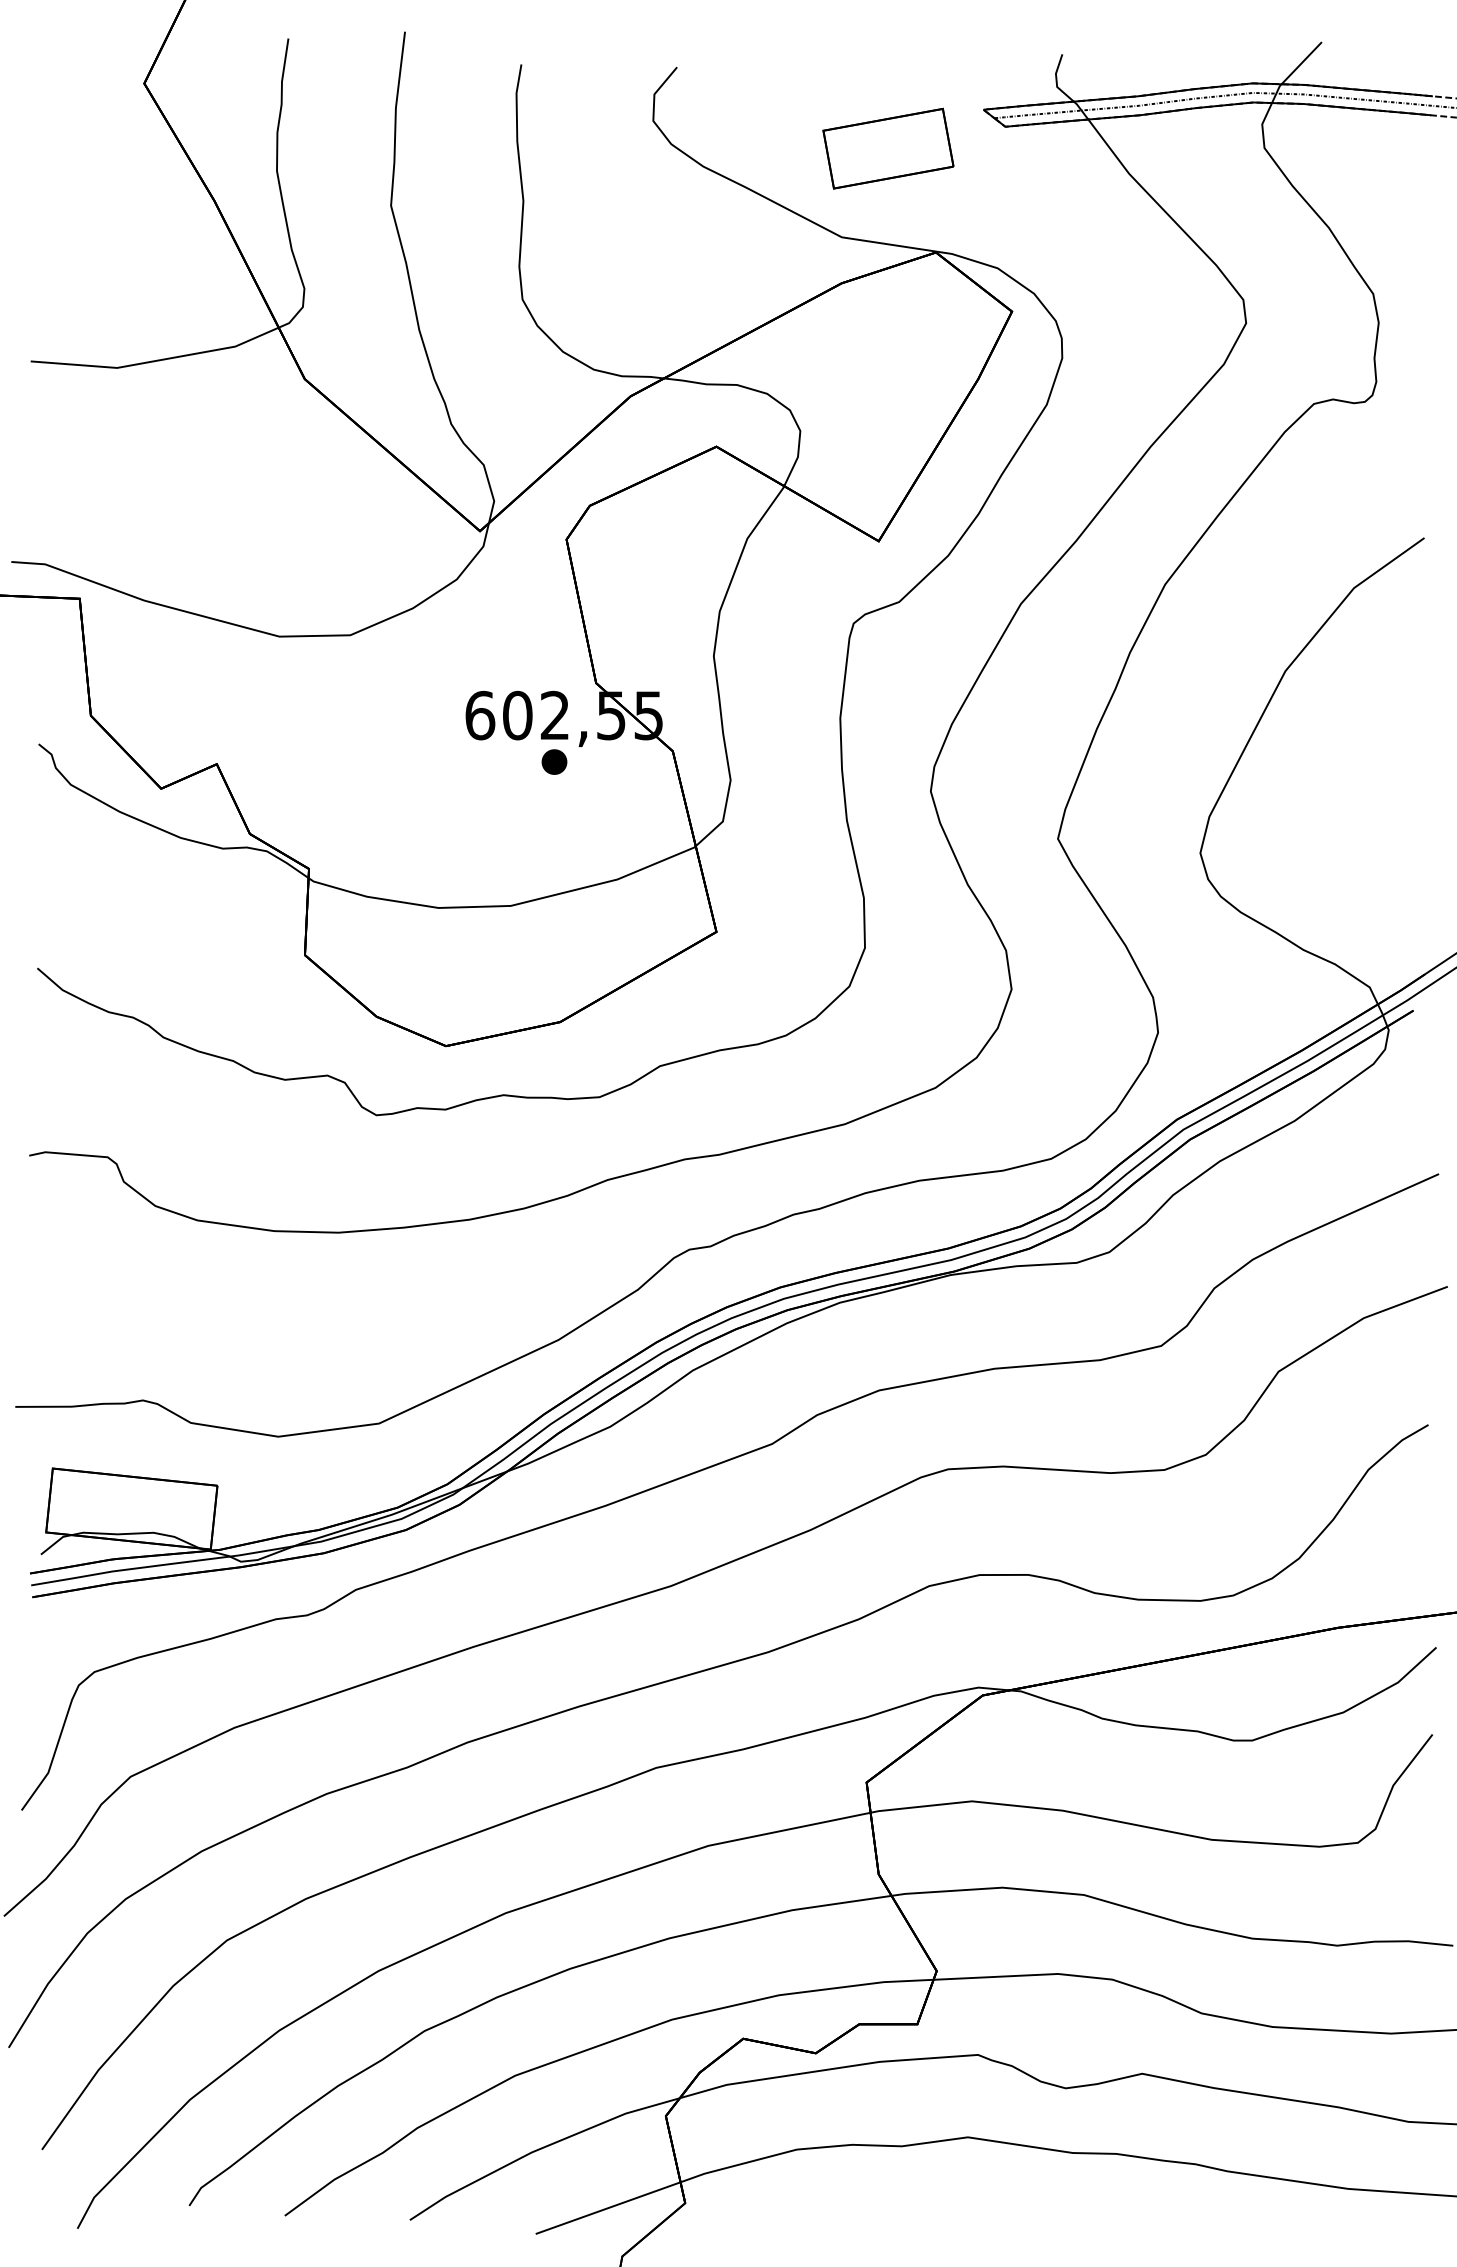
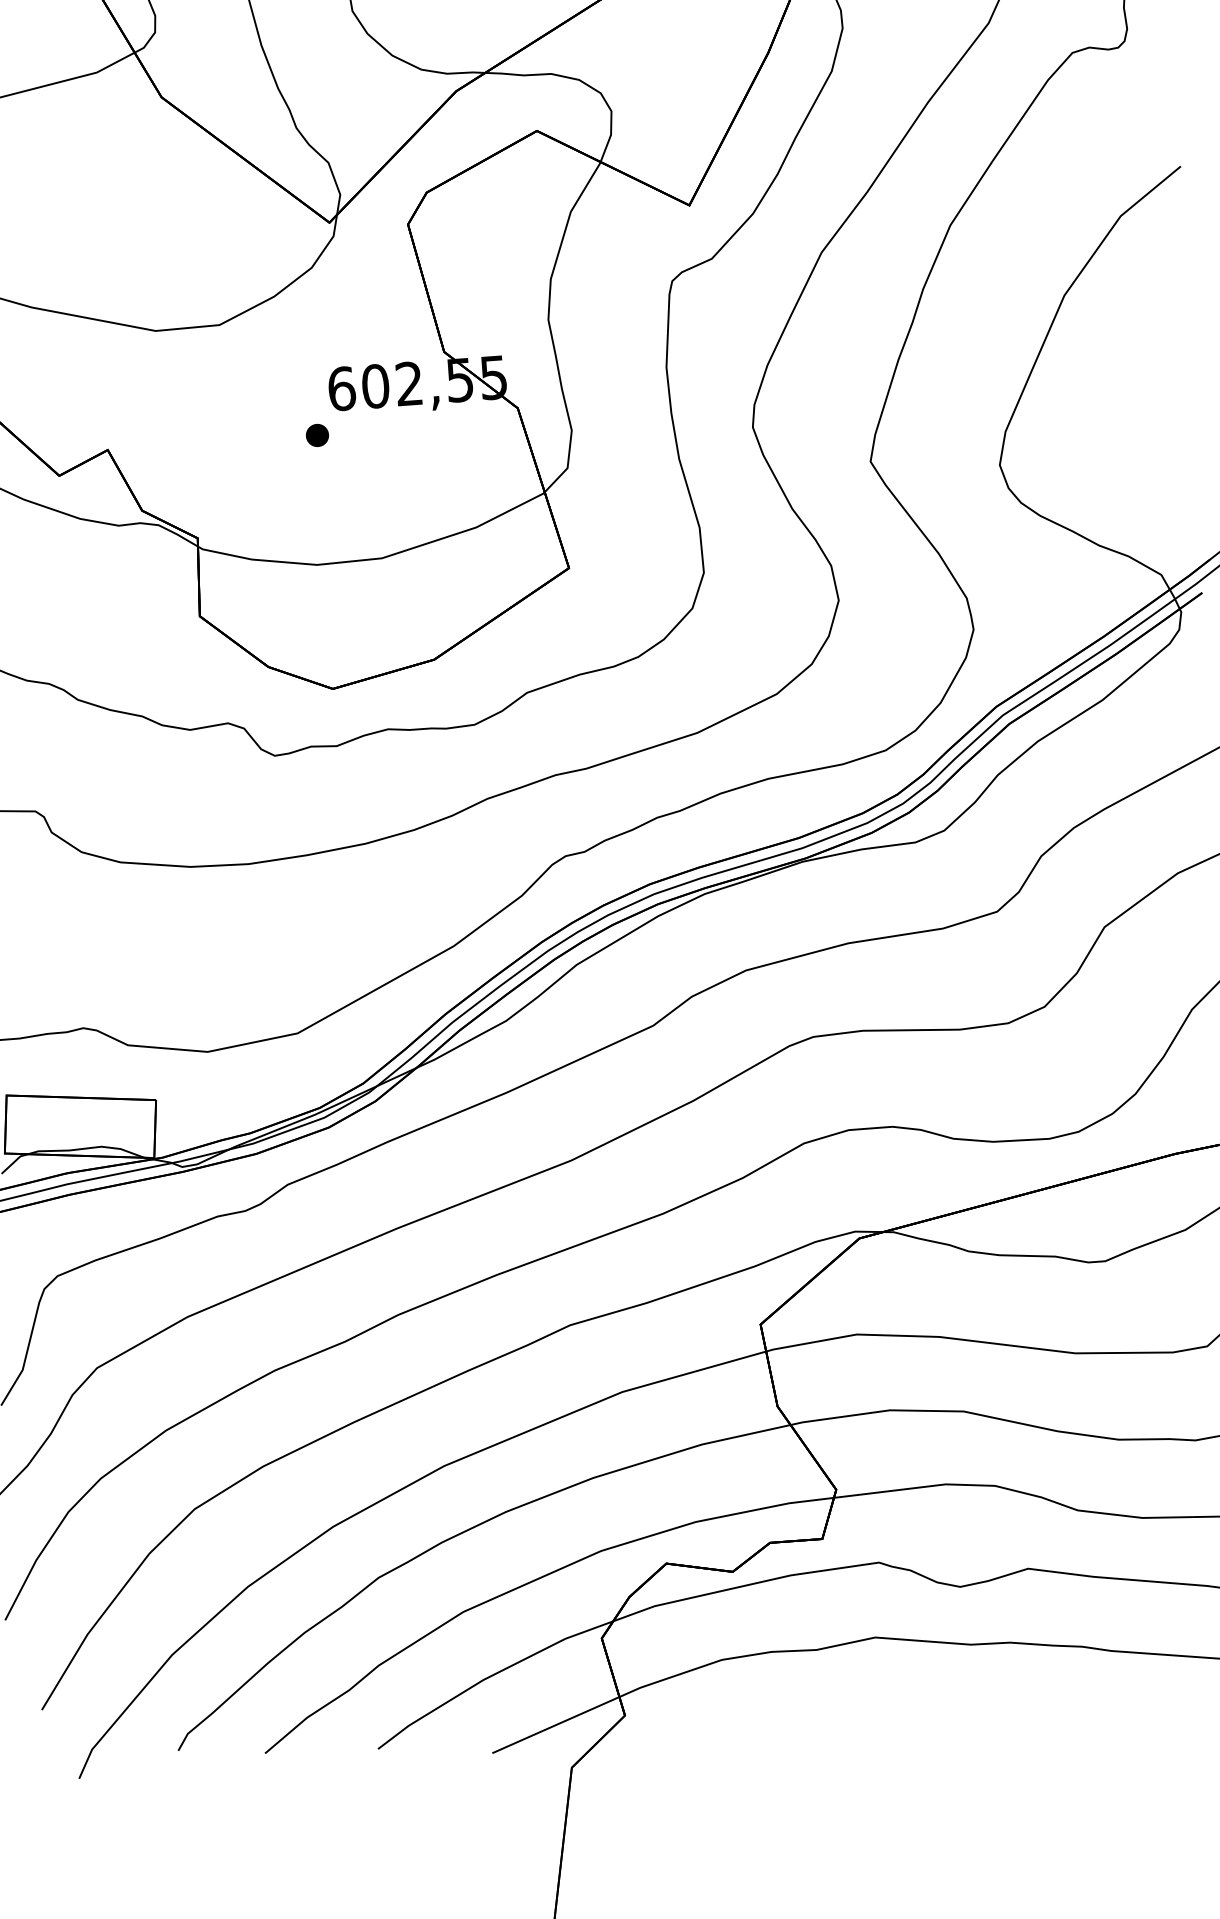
part: (554, 761) -> (317, 434), moved

